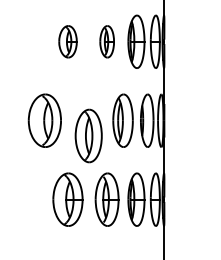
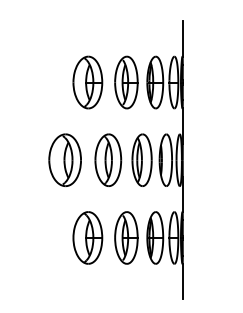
part: (67, 41) -> (87, 82), size x1.67
part: (107, 41) -> (126, 82), size x1.67
part: (88, 135) -> (108, 159), moved

